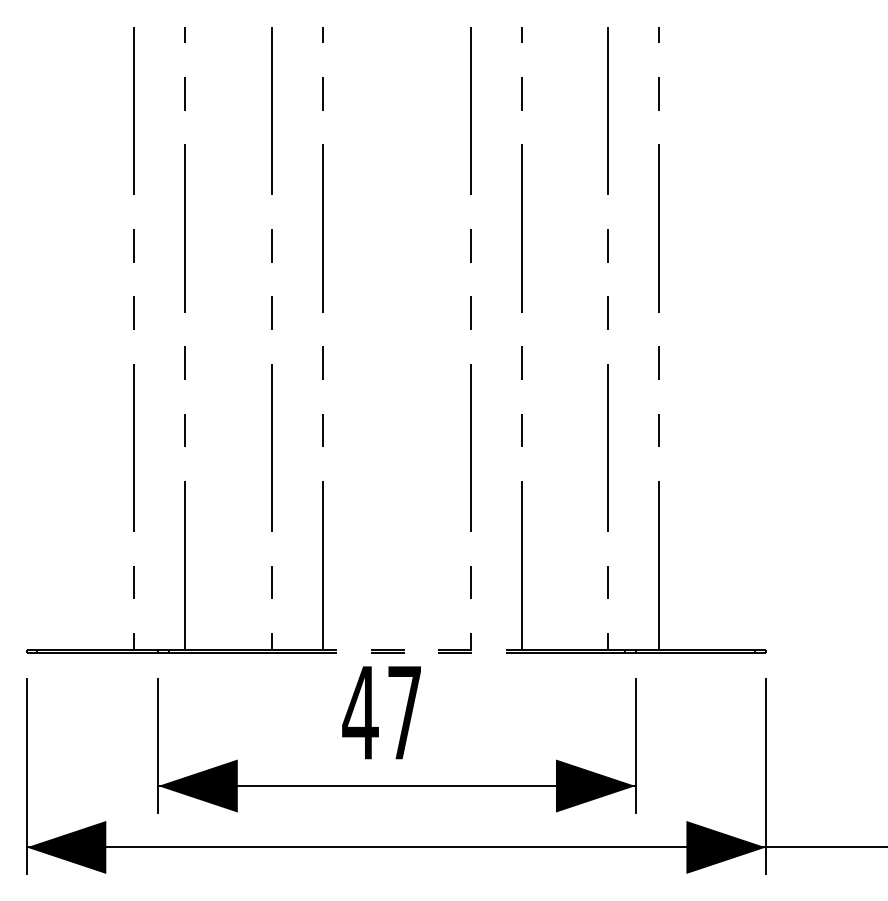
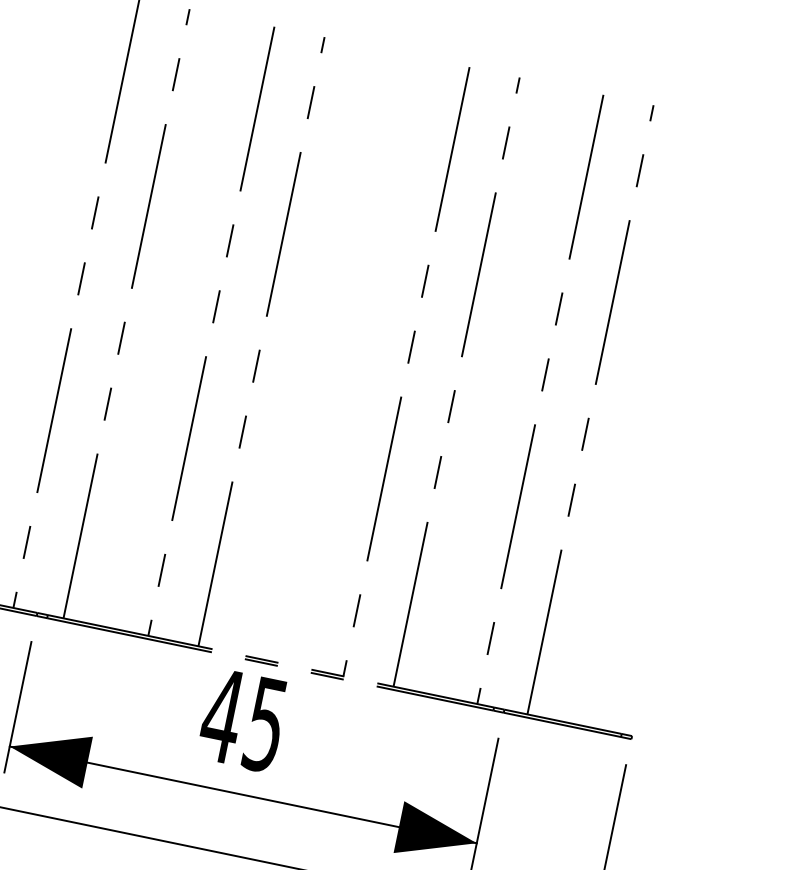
text: (404, 713) -> (265, 725), 47 -> 45

